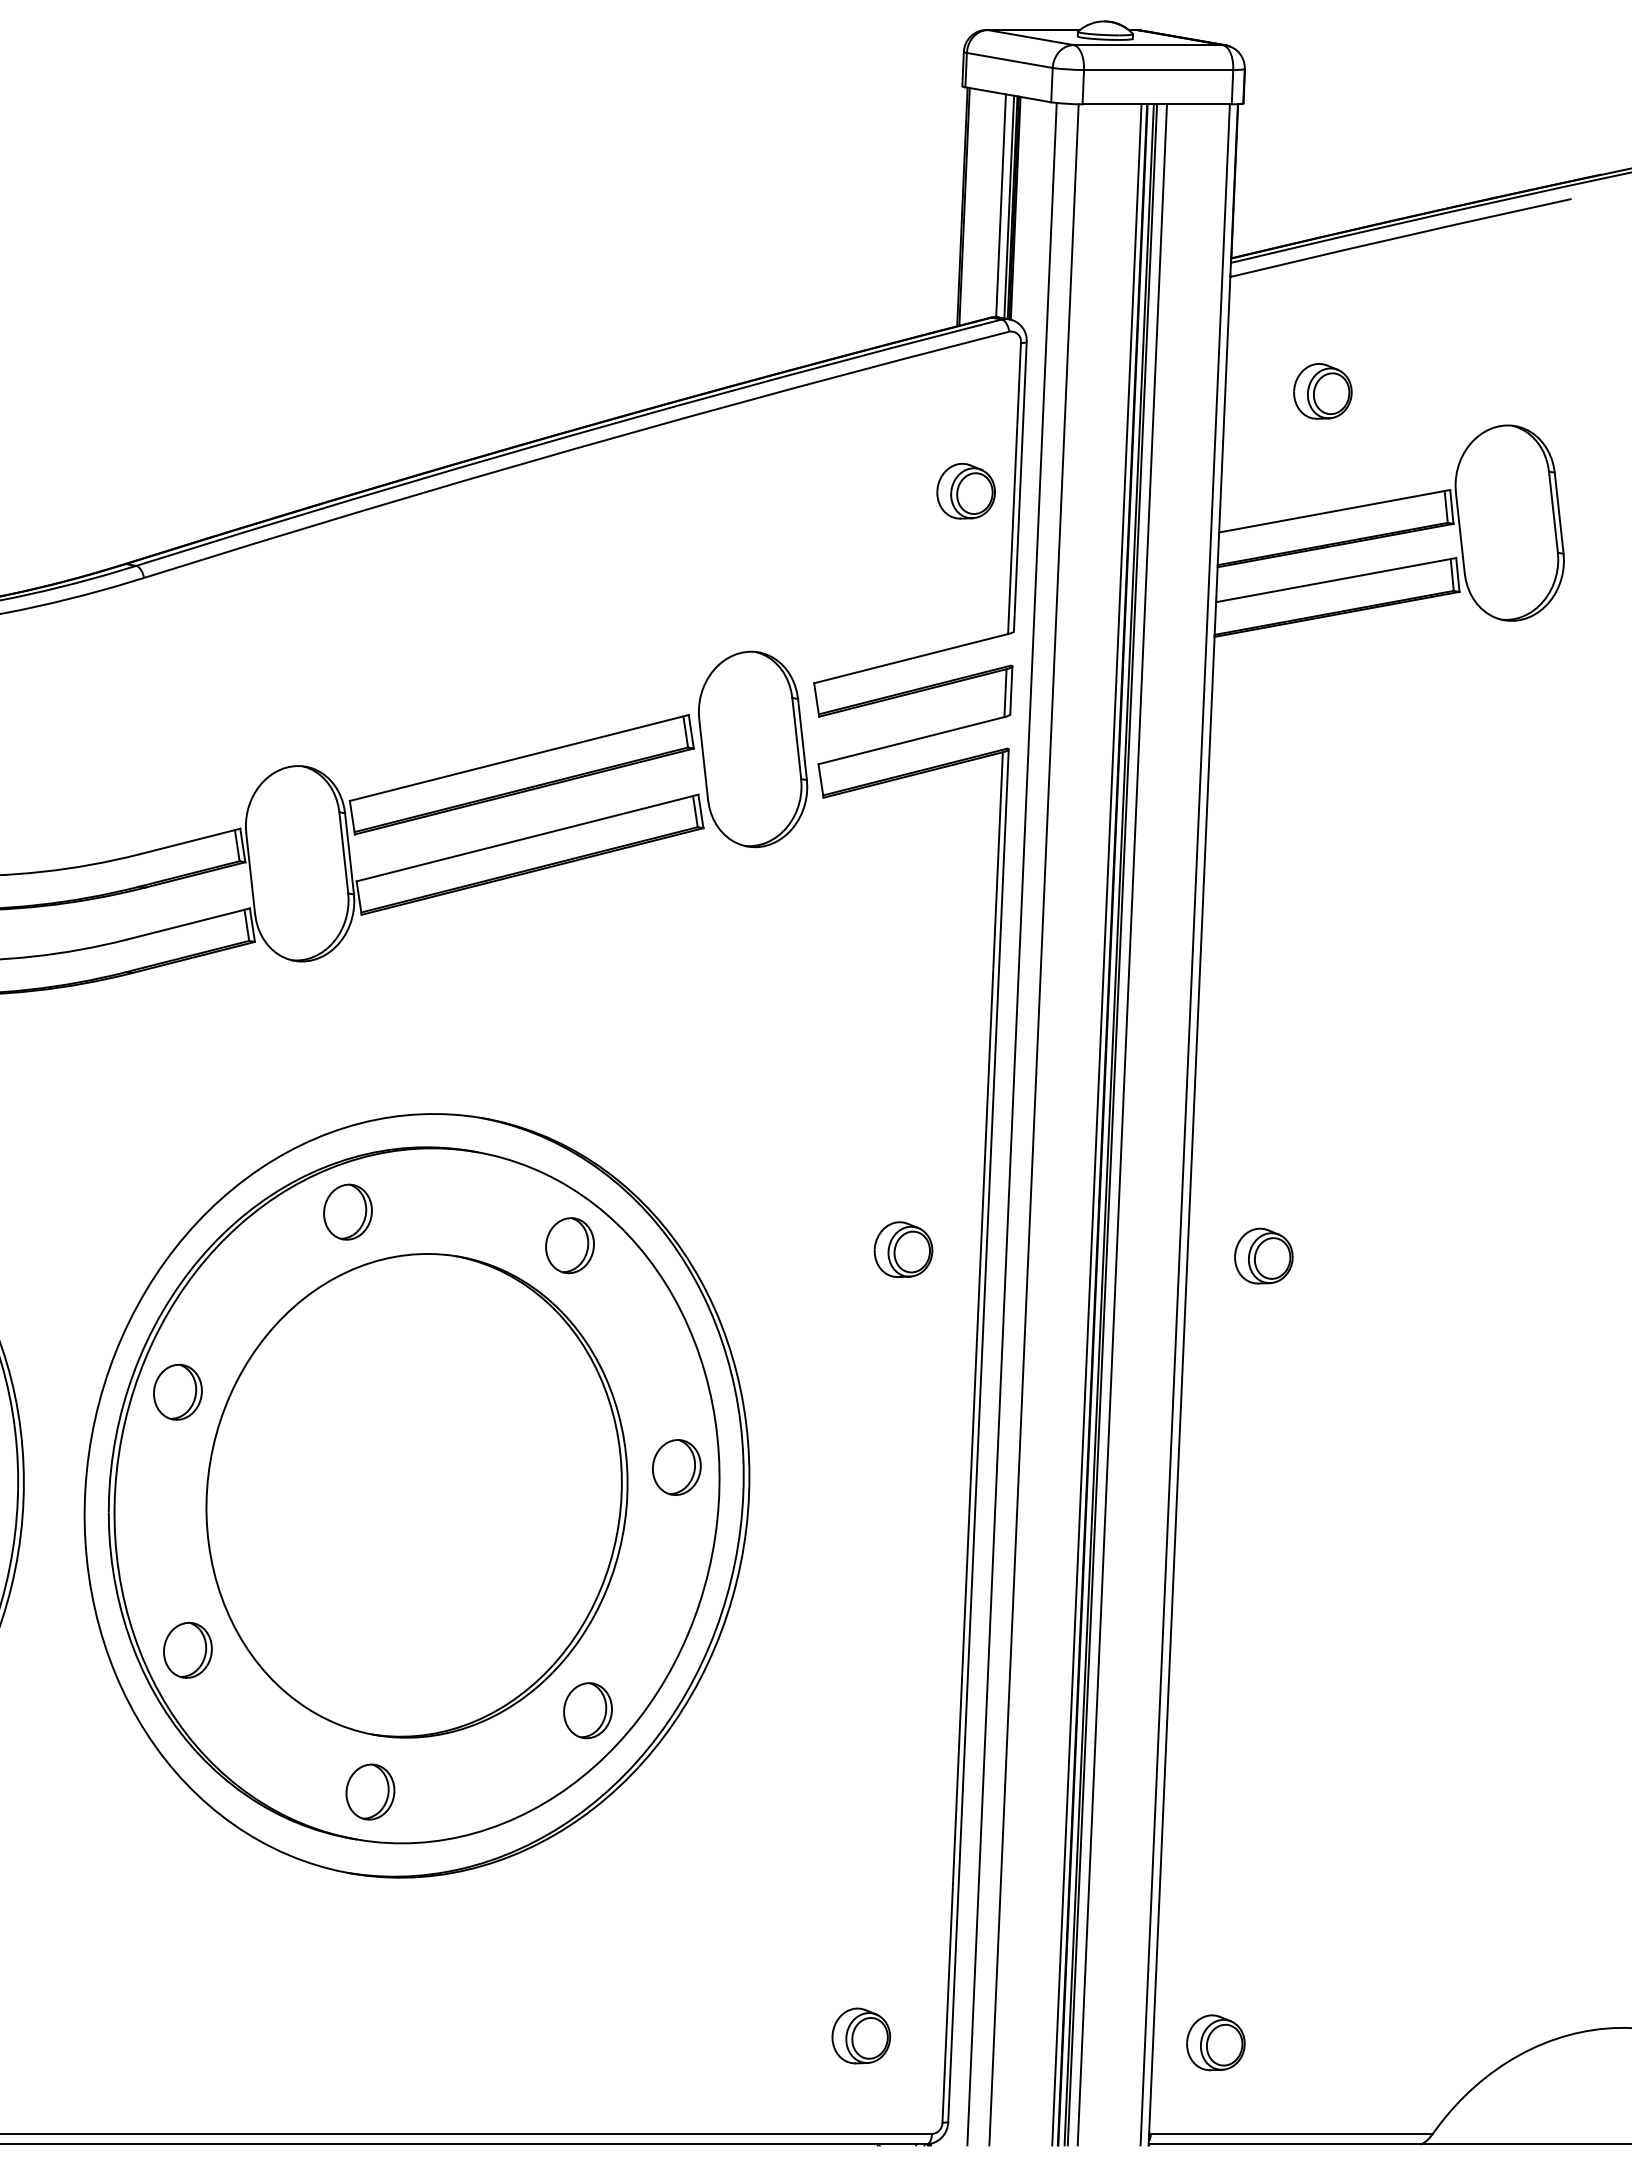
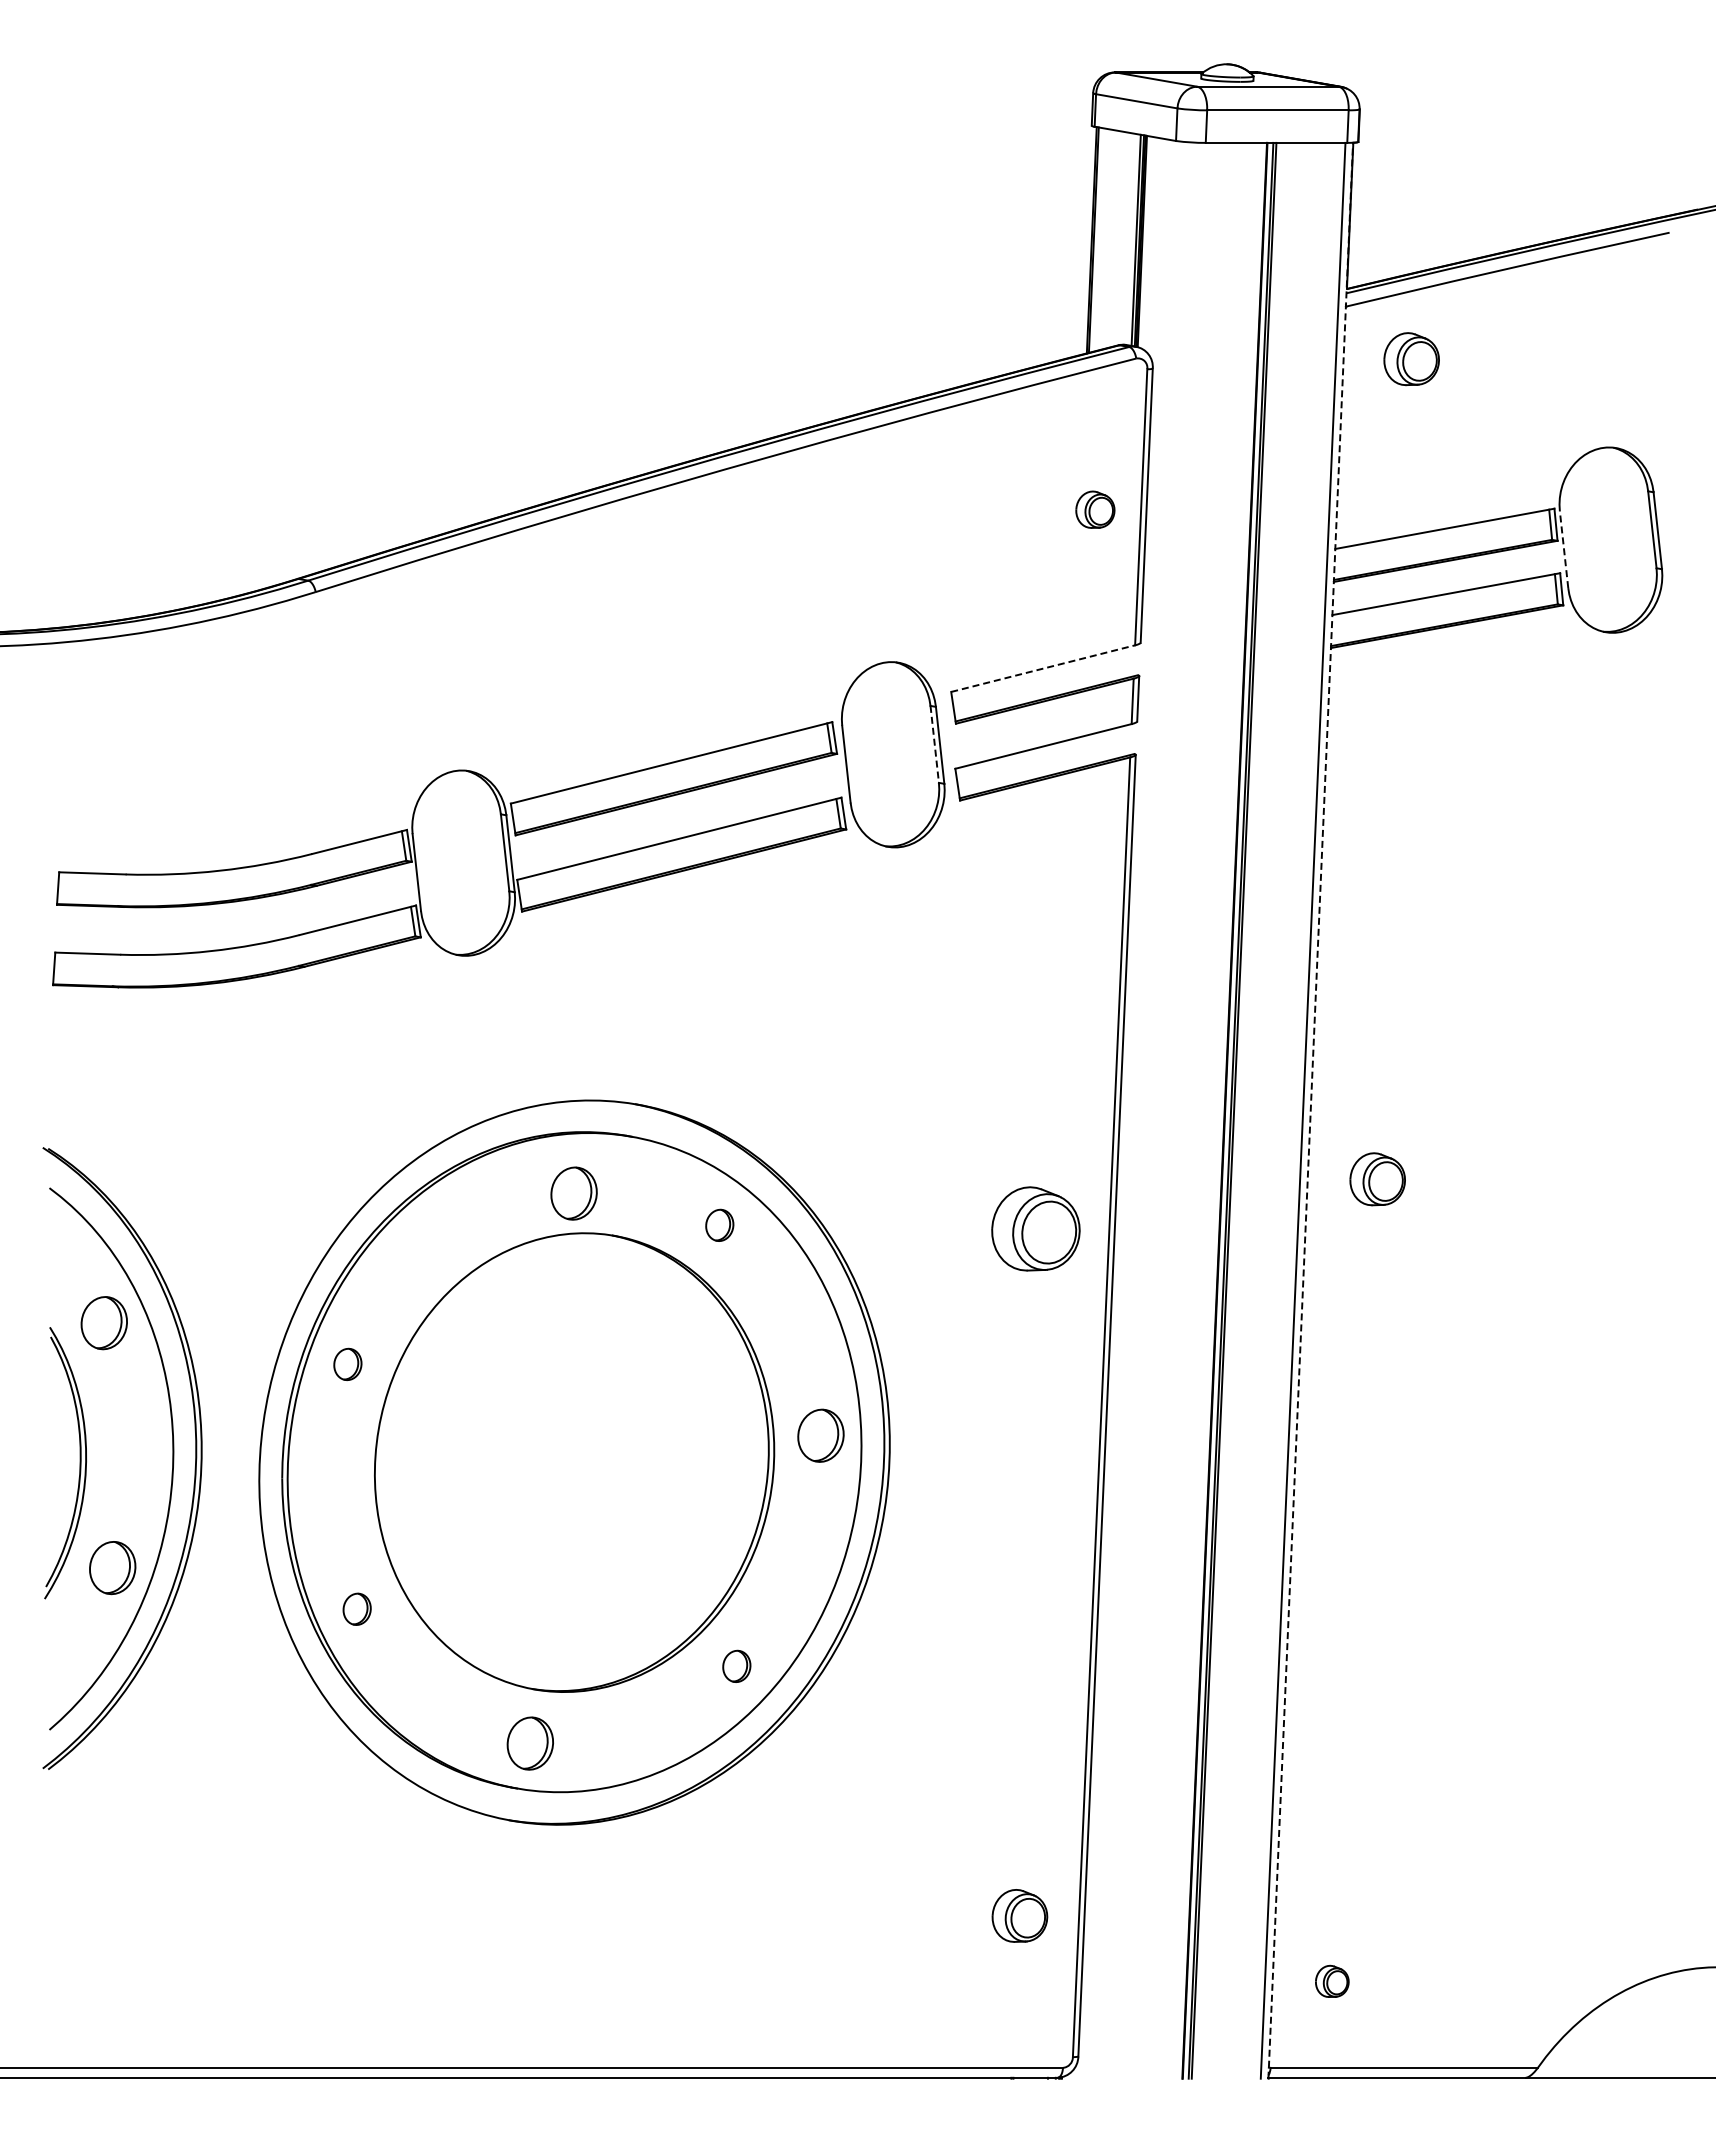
line: (1001, 205) -> (1128, 238), removed
part: (1322, 391) -> (1411, 359), moved
part: (966, 490) -> (1095, 509), size x0.7
line: (1460, 533) -> (1564, 549), solid -> dashed
line: (911, 658) -> (1043, 668), solid -> dashed
line: (796, 738) -> (934, 744), solid -> dashed
line: (1011, 1123) -> (1138, 1109), removed
line: (1033, 1124) -> (1159, 1110), removed
line: (1097, 1124) -> (1219, 1110), removed
line: (1122, 1124) -> (1243, 1110), removed
line: (1193, 1124) -> (1310, 1110), solid -> dashed
part: (347, 1212) -> (573, 1193), moved
part: (569, 1245) -> (719, 1225), size x0.6
part: (903, 1250) -> (1035, 1229), size x1.6
part: (1263, 1256) -> (1377, 1179), moved
part: (177, 1392) -> (347, 1364), size x0.6
part: (187, 1650) -> (356, 1609), size x0.6
part: (587, 1710) -> (736, 1666), size x0.6
part: (860, 2035) -> (1019, 1915), moved
part: (1216, 2042) -> (1332, 1981), size x0.6

